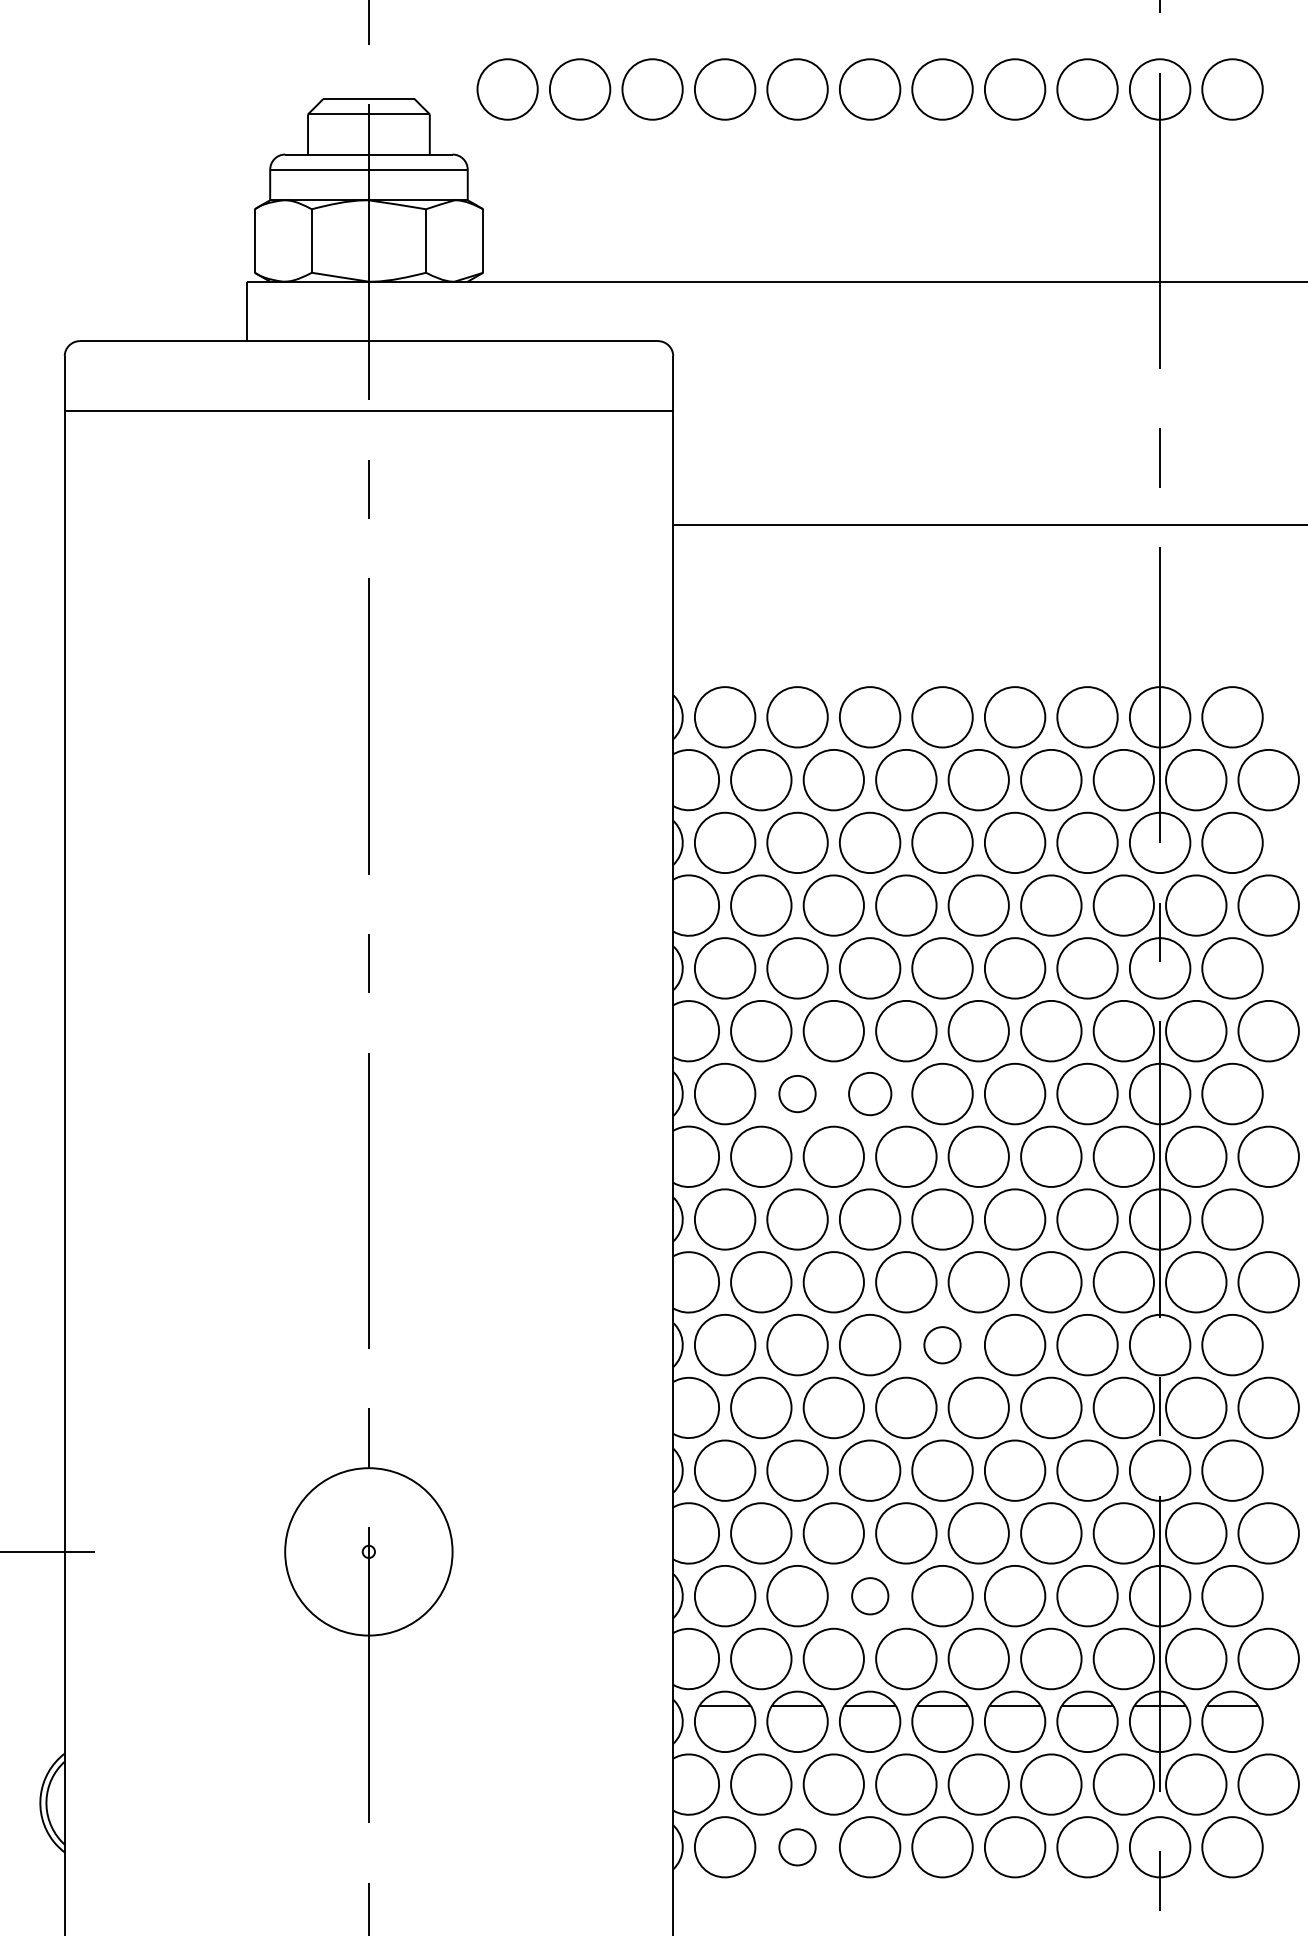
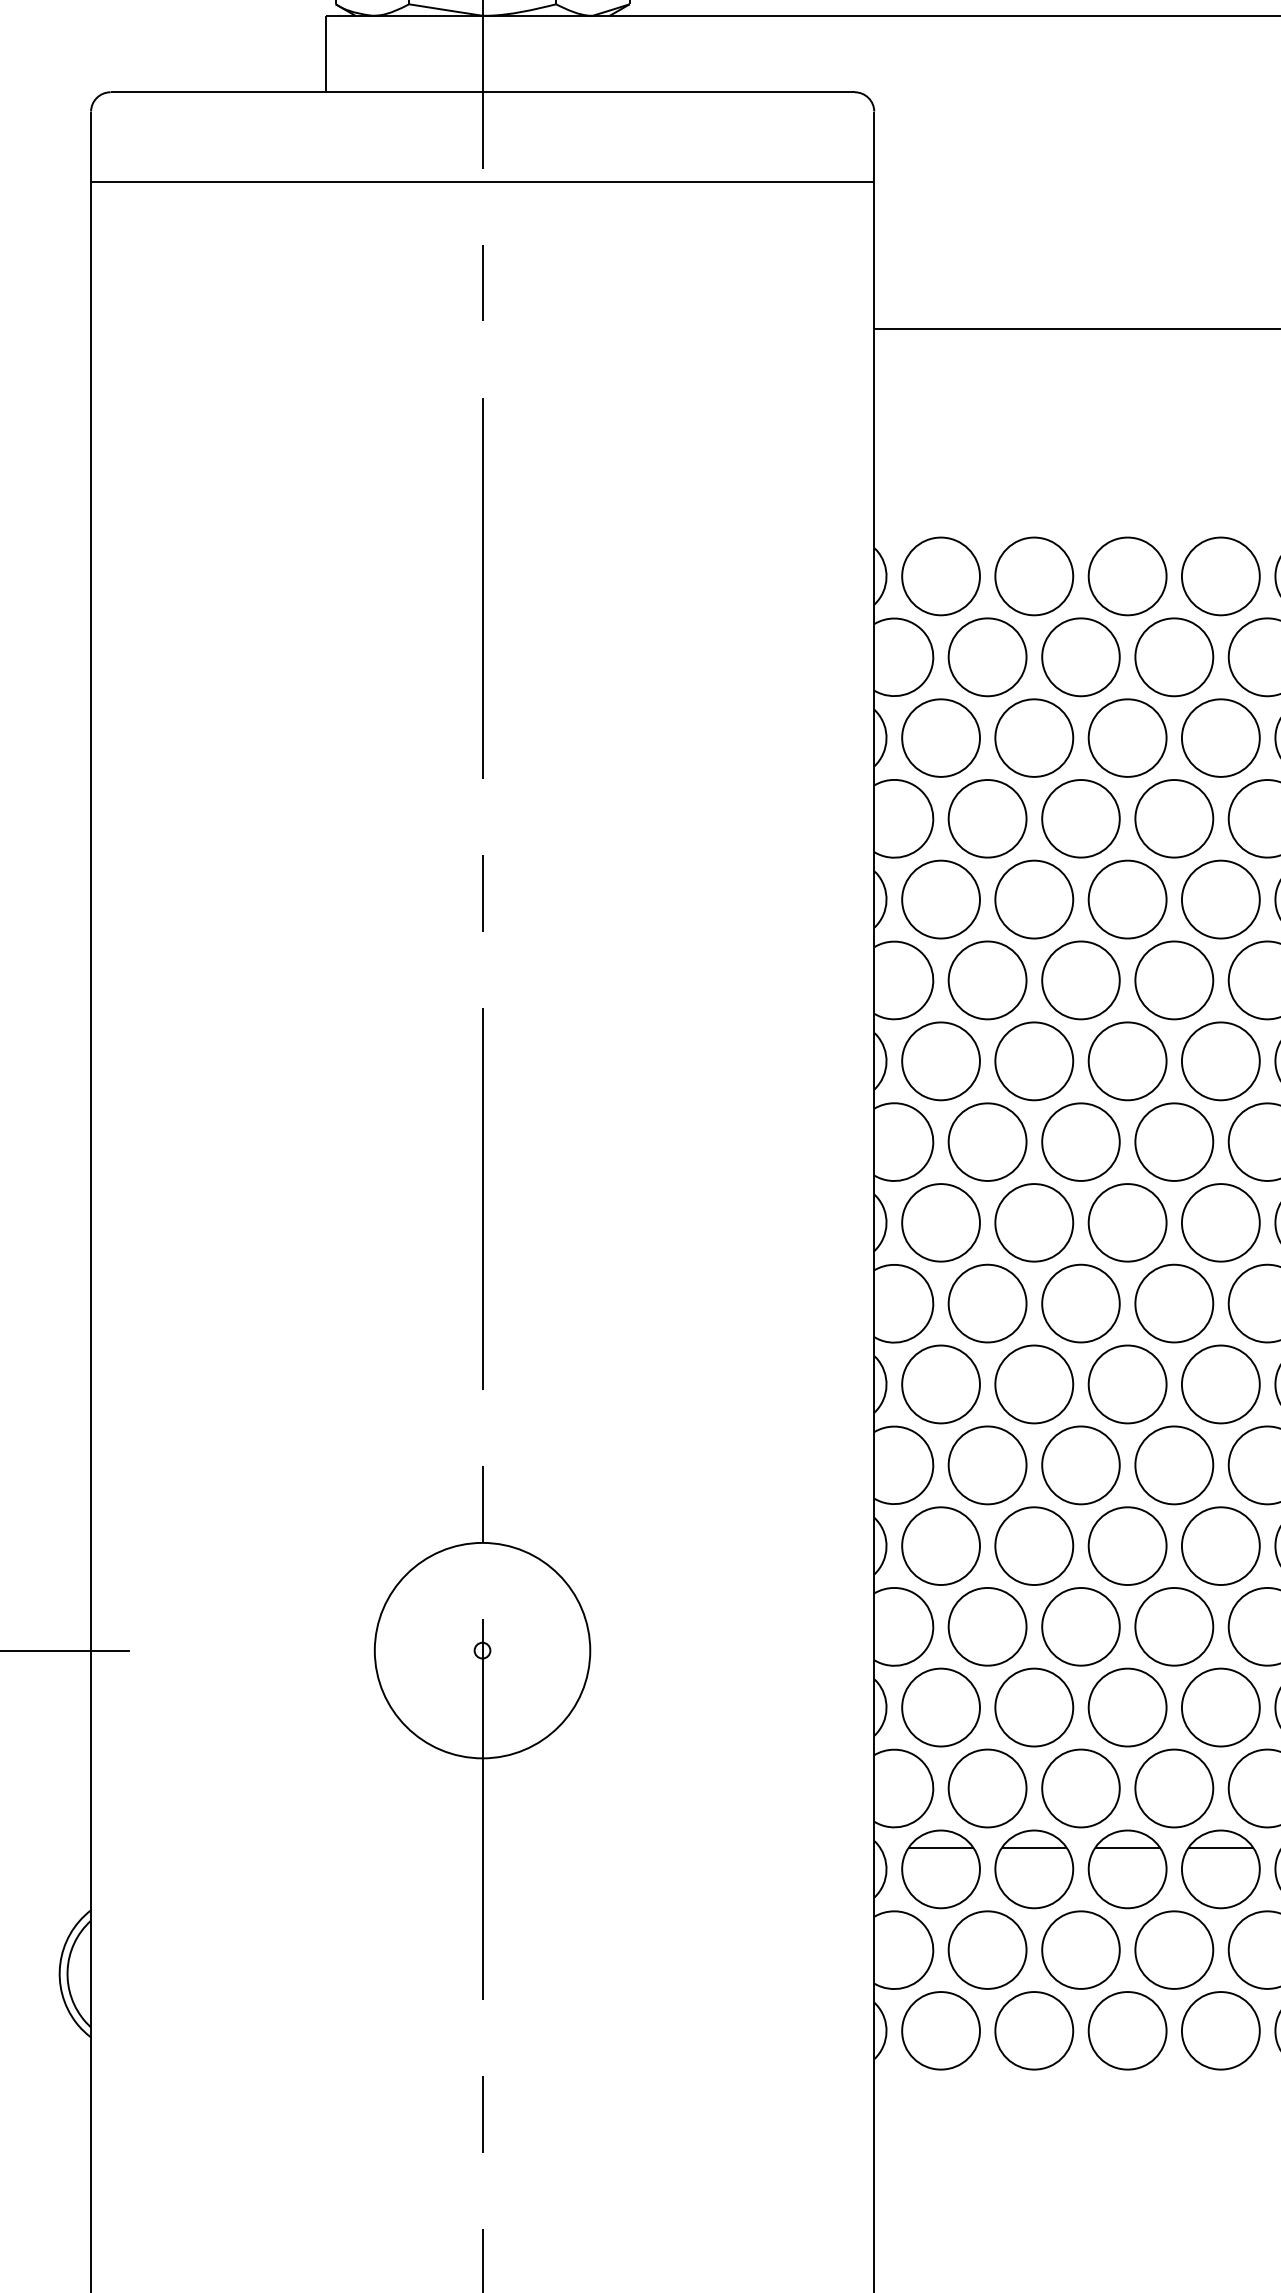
part: (797, 1093) -> (1034, 1060), size x1.67
part: (870, 1093) -> (1128, 1060), size x1.43
part: (942, 1345) -> (1220, 1384), size x1.67
part: (870, 1596) -> (1128, 1708), size x1.67
part: (797, 1847) -> (1034, 2031), size x1.67

